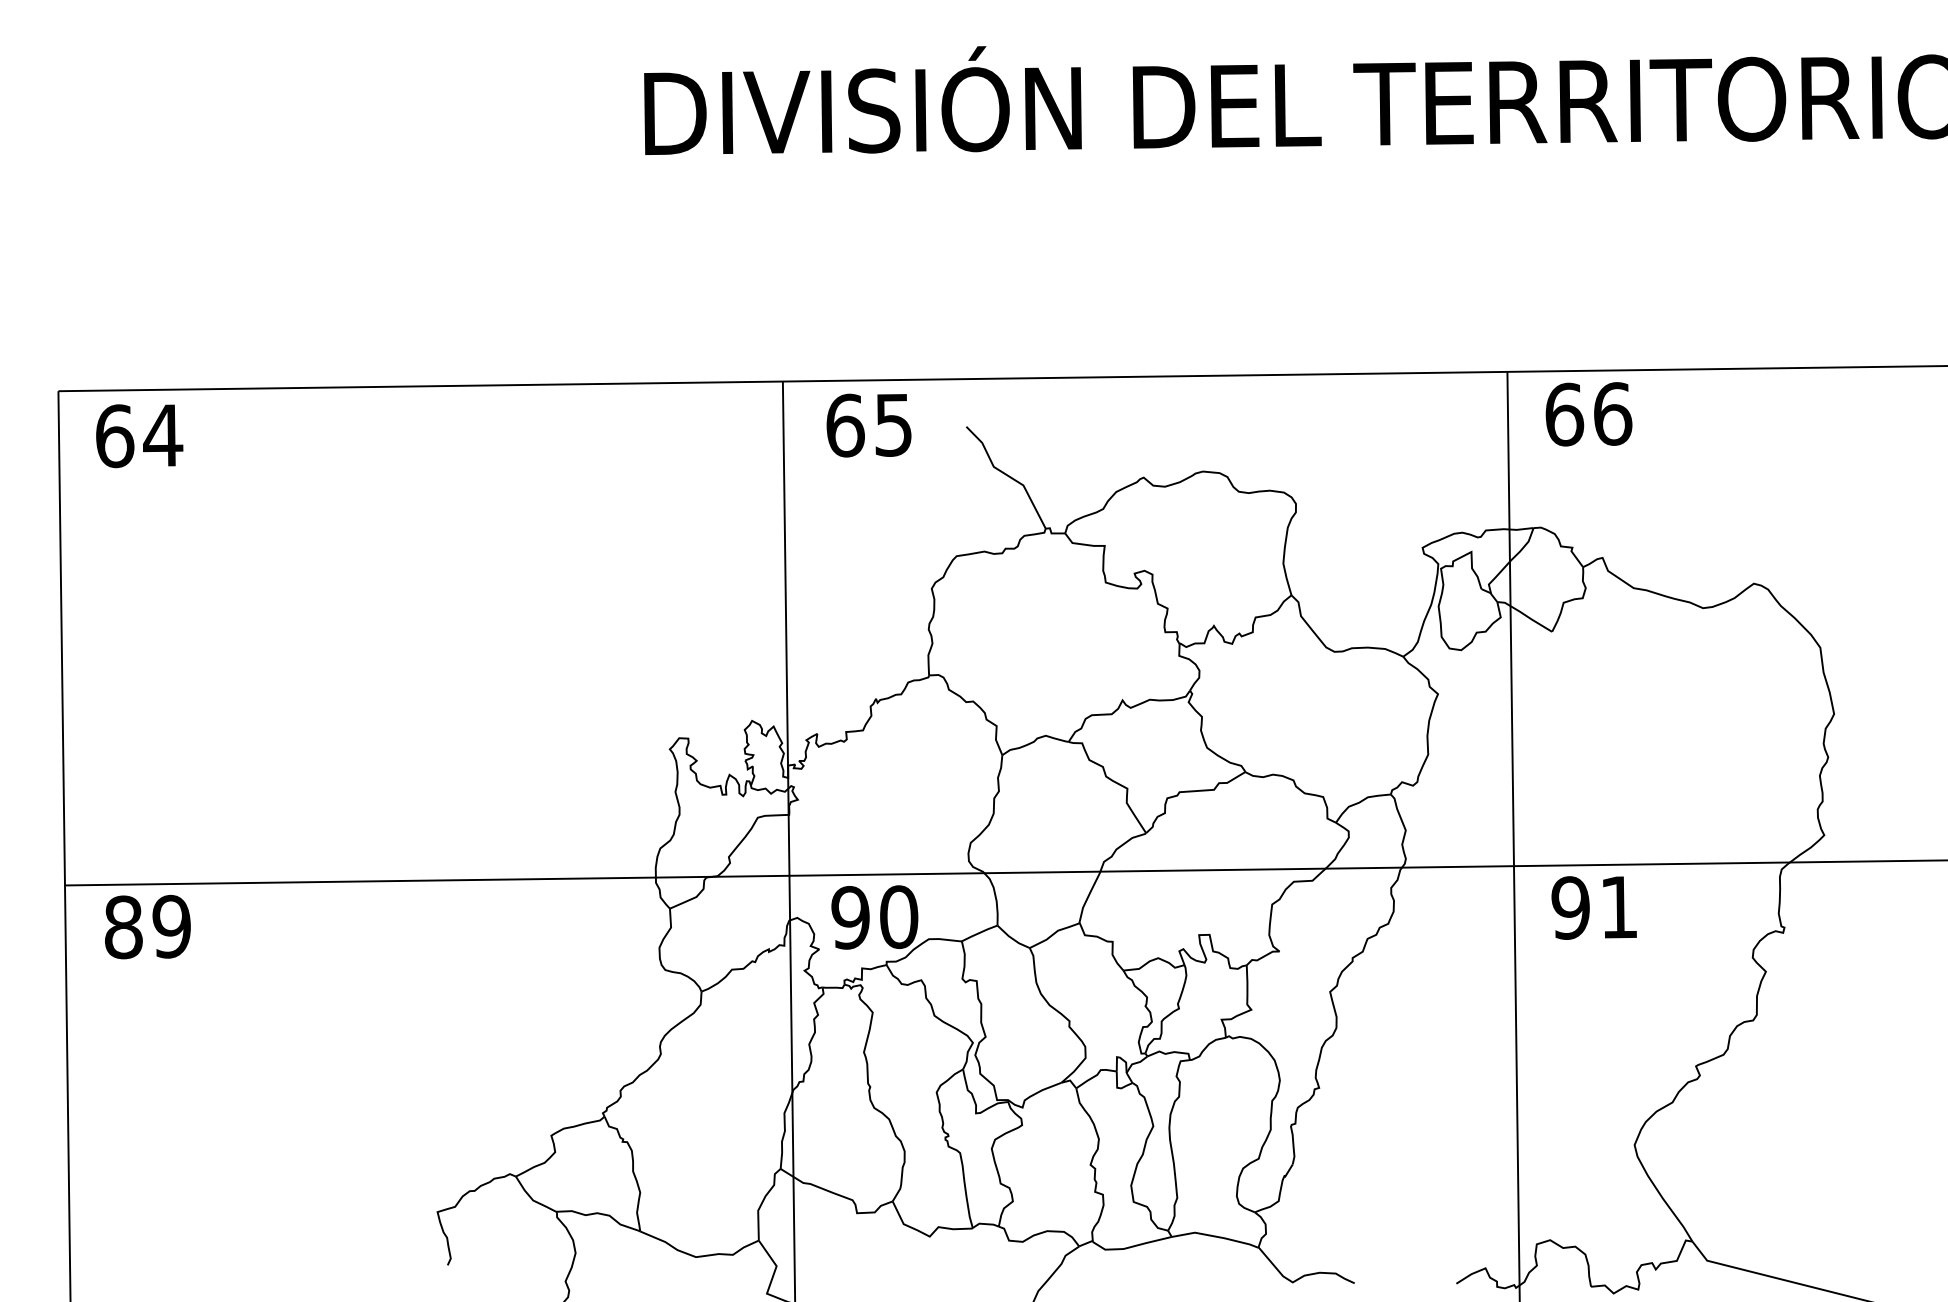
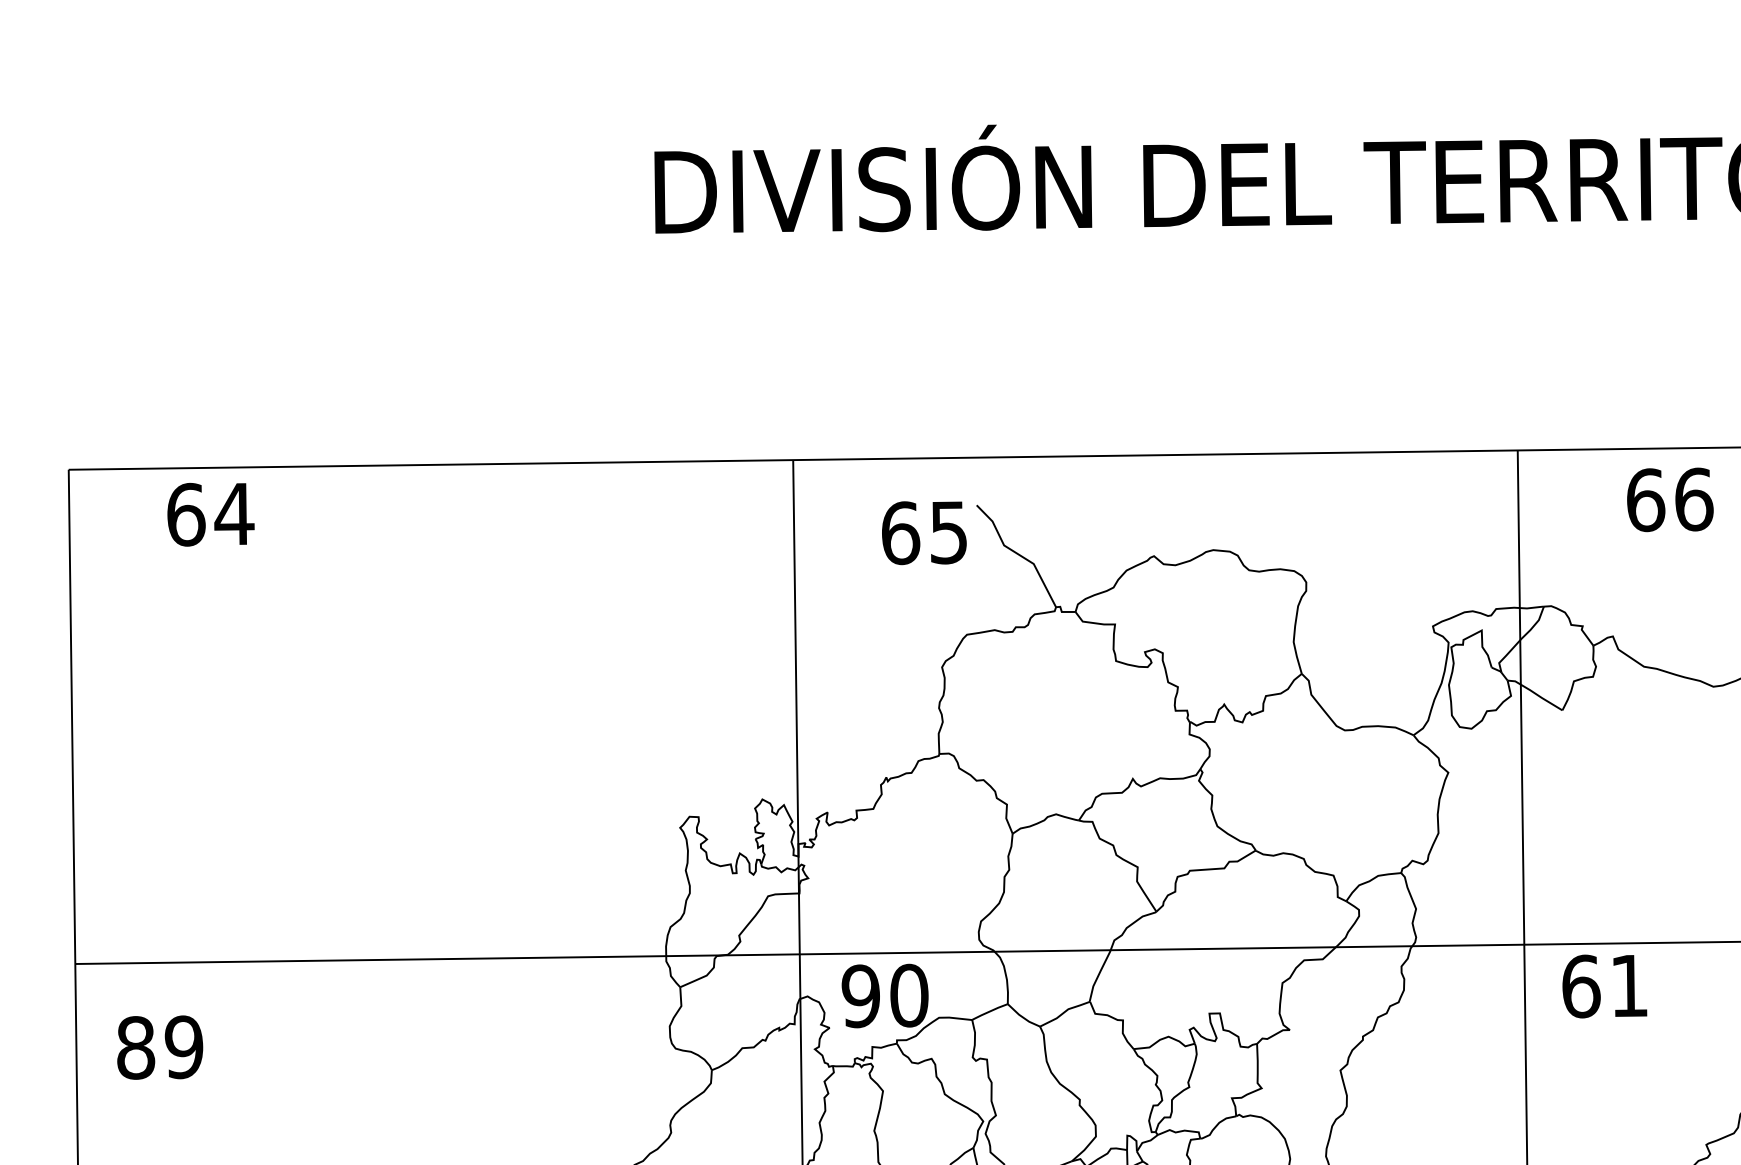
text: (1588, 414) -> (1669, 500), moved
text: (868, 425) -> (923, 533), moved
text: (139, 436) -> (210, 515), moved
text: (1570, 907) -> (1580, 986), 91 -> 61
text: (147, 926) -> (159, 1047), moved

